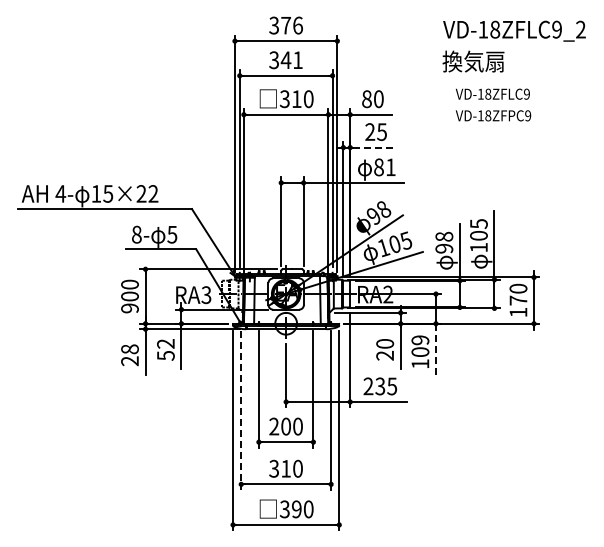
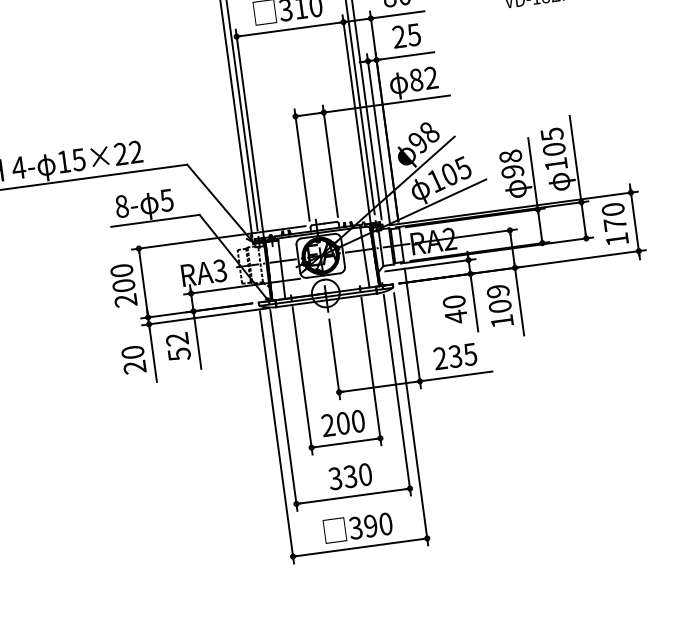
line: (375, 147) -> (408, 55), dashed -> solid
text: (390, 167) -> (430, 78), 81 -> 82
text: (129, 308) -> (125, 300), 900 -> 200
text: (129, 349) -> (132, 352), 28 -> 20
line: (435, 350) -> (518, 301), dashed -> solid
text: (384, 355) -> (455, 316), 20 -> 40
line: (241, 410) -> (284, 410), dashed -> solid
text: (285, 468) -> (349, 476), 310 -> 330

